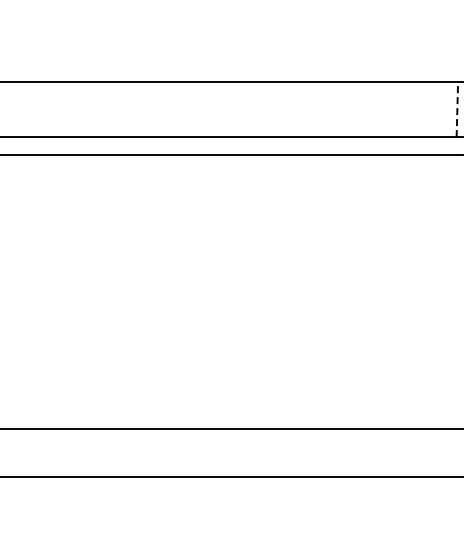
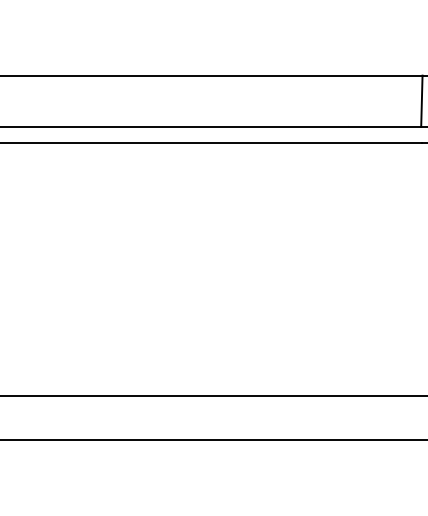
line: (457, 109) -> (422, 101), dashed -> solid

